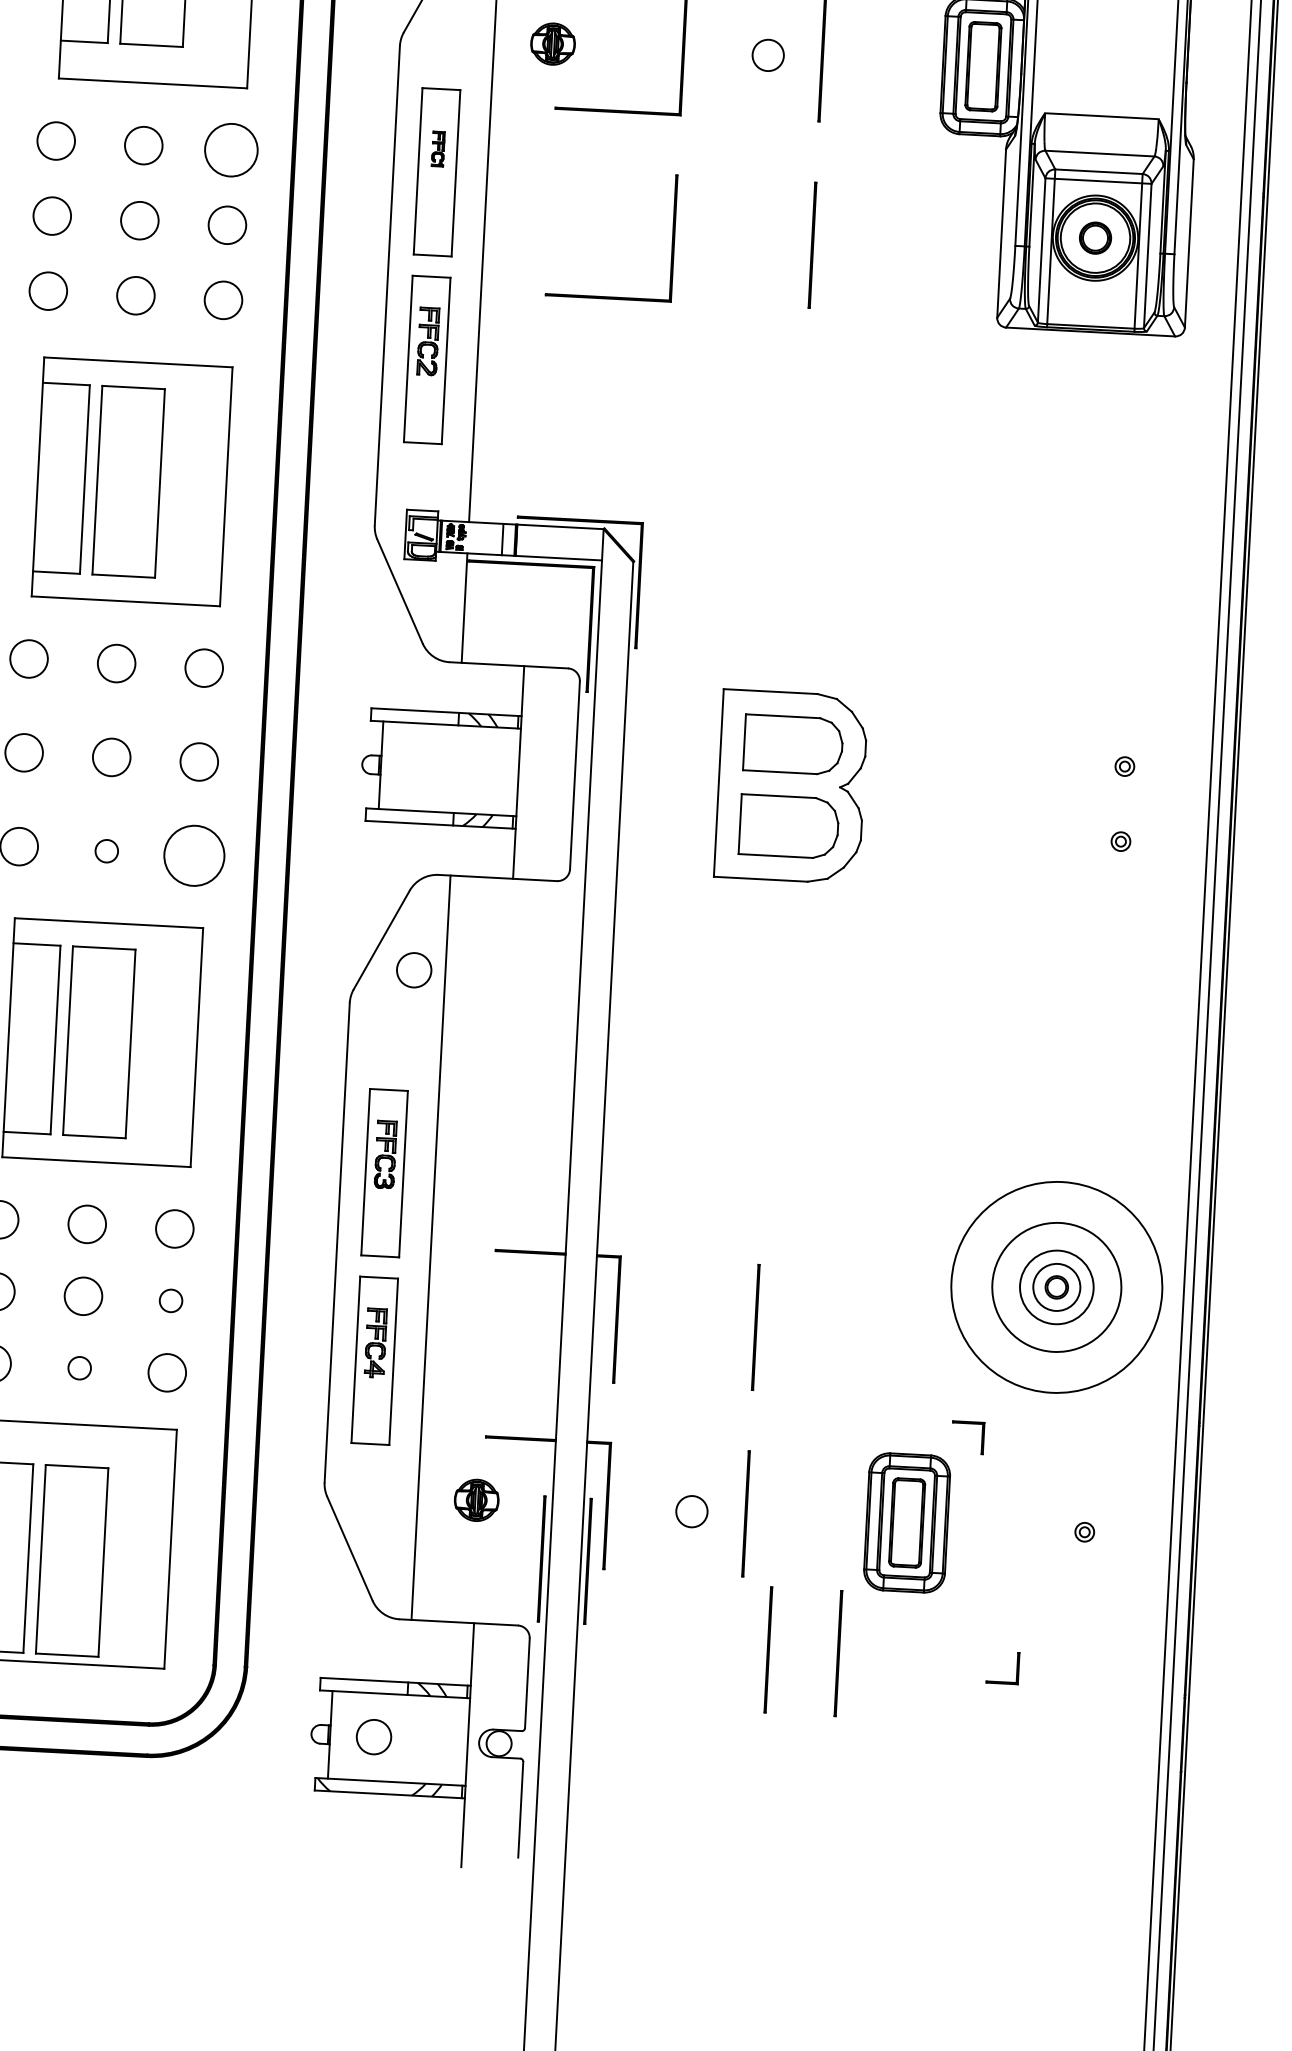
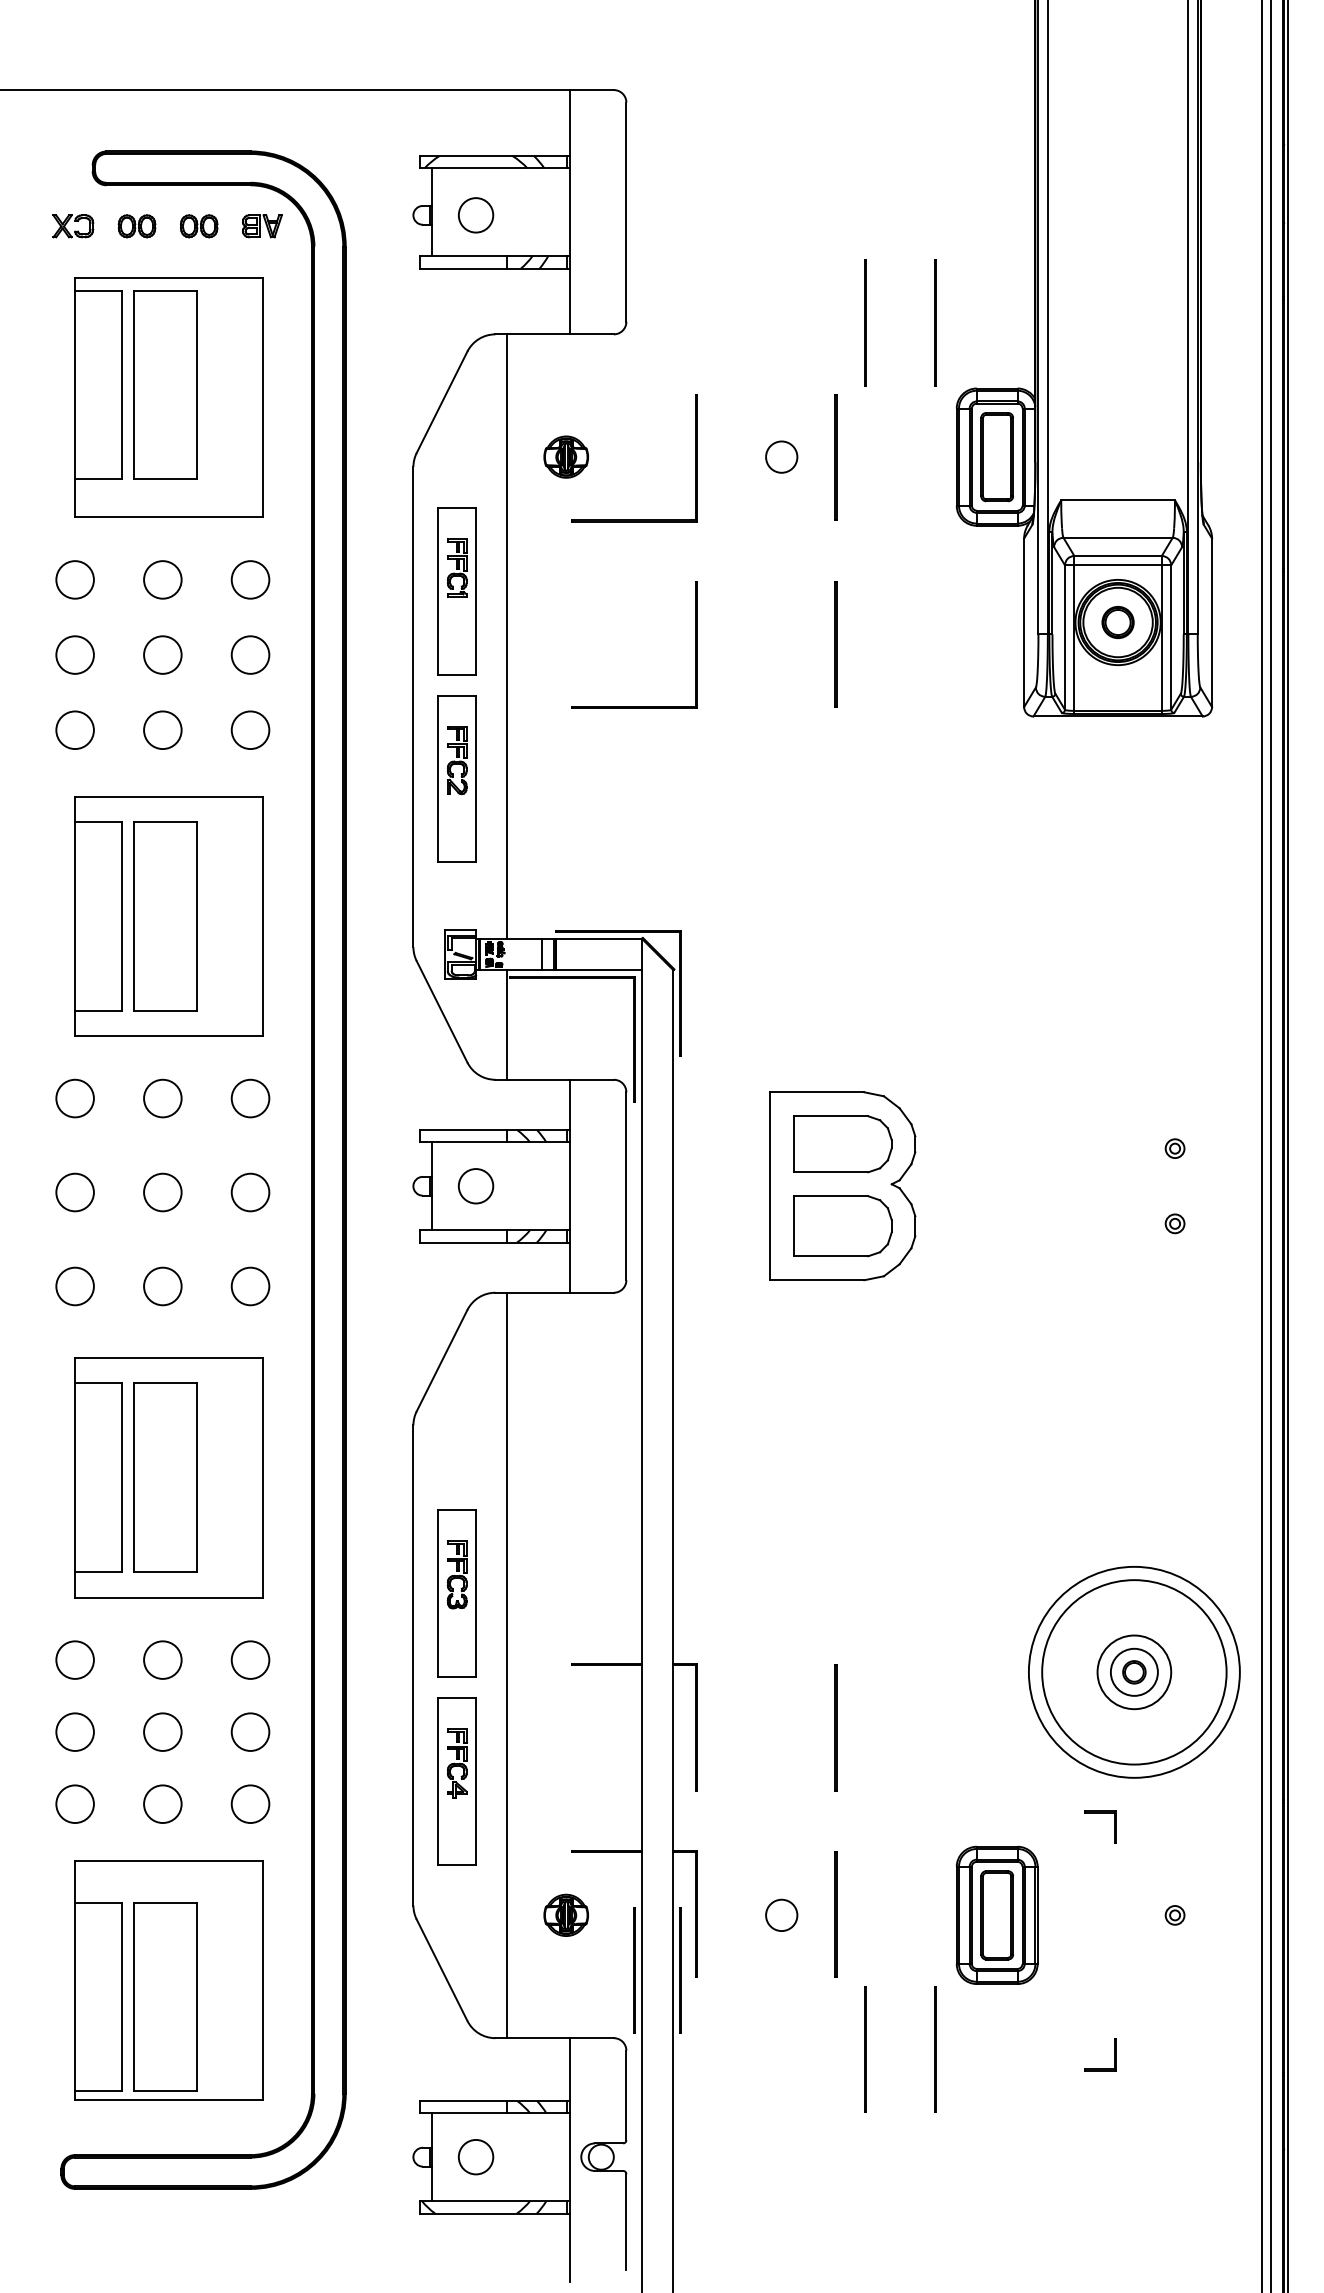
part: (437, 148) -> (456, 567), size x1.67
circle: (231, 149) -> (250, 579), size x0.71
circle: (106, 851) -> (162, 1286), size x1.67
circle: (194, 855) -> (250, 1286), size x0.62
circle: (413, 970) -> (475, 1186), moved
circle: (1056, 1287) -> (1134, 1672), size x1.43
circle: (171, 1300) -> (250, 1731), size x1.67
circle: (79, 1368) -> (162, 1804), size x1.67
part: (968, 1424) -> (1100, 1813), moved

